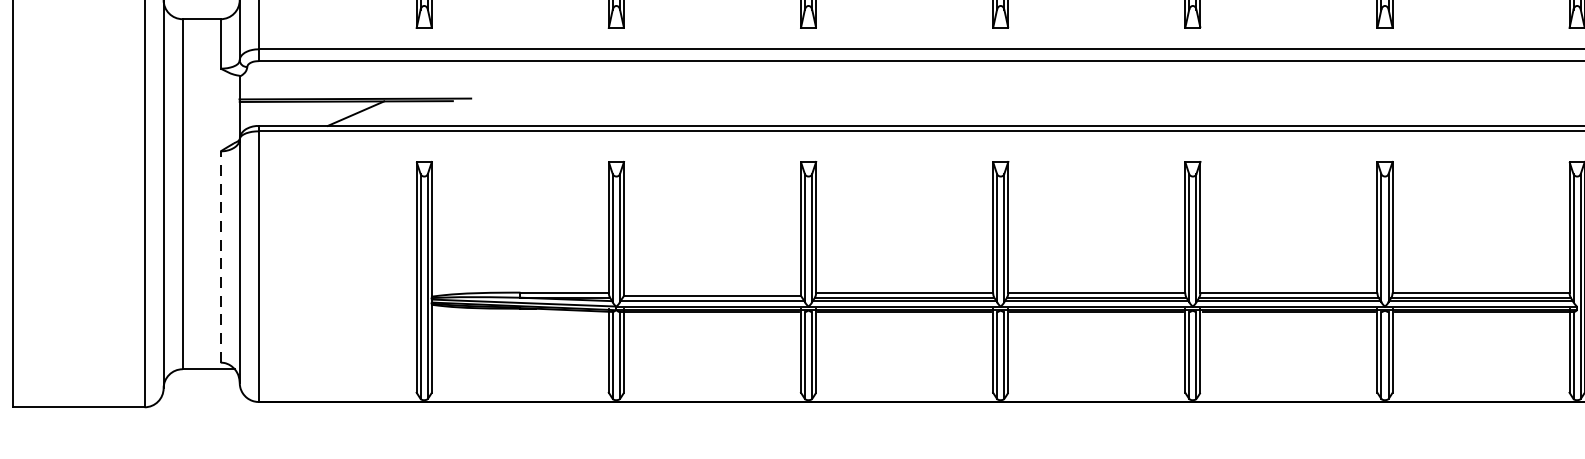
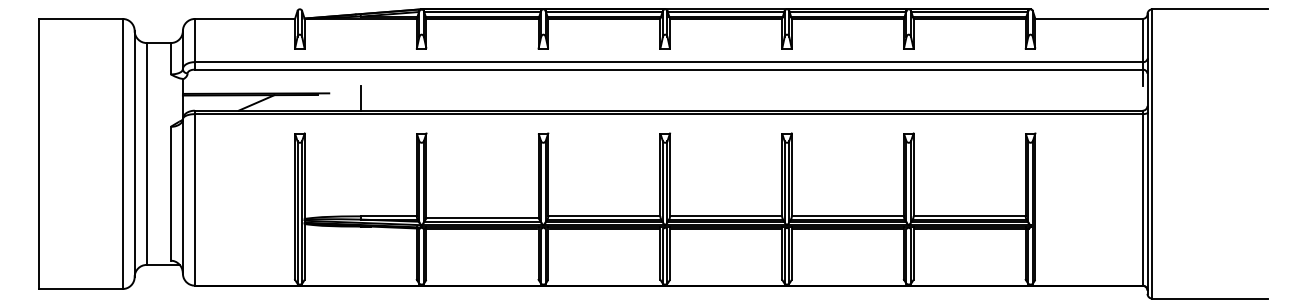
line: (519, 106) -> (360, 98), added
line: (220, 256) -> (170, 193), dashed -> solid

